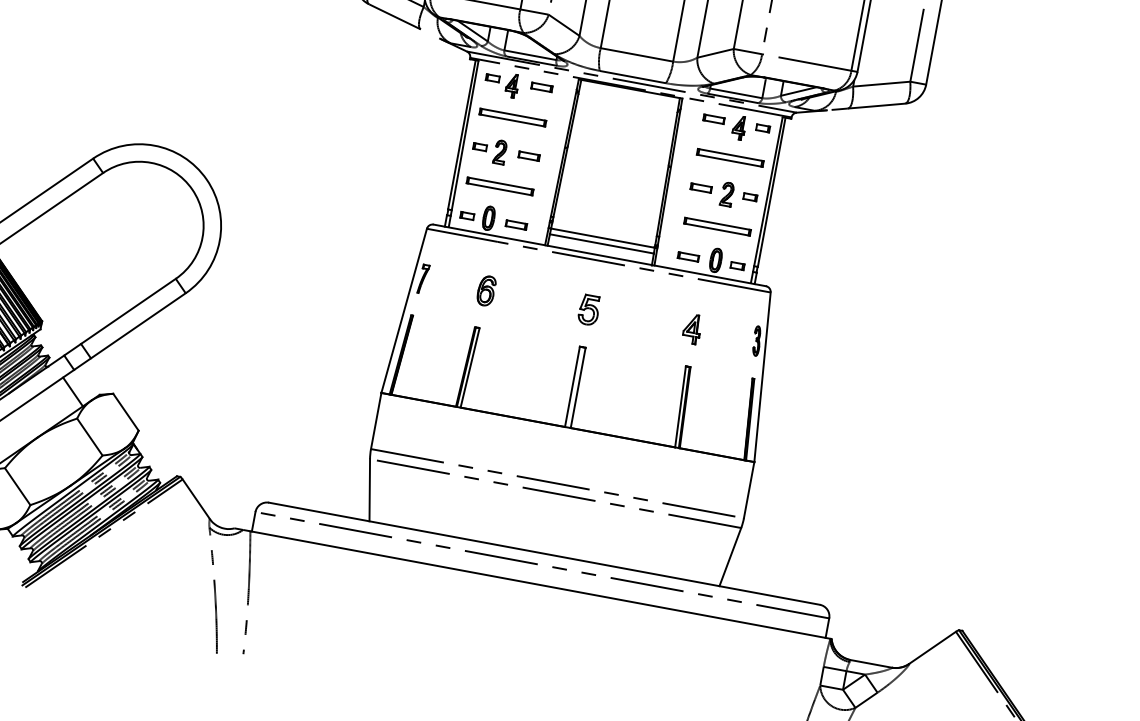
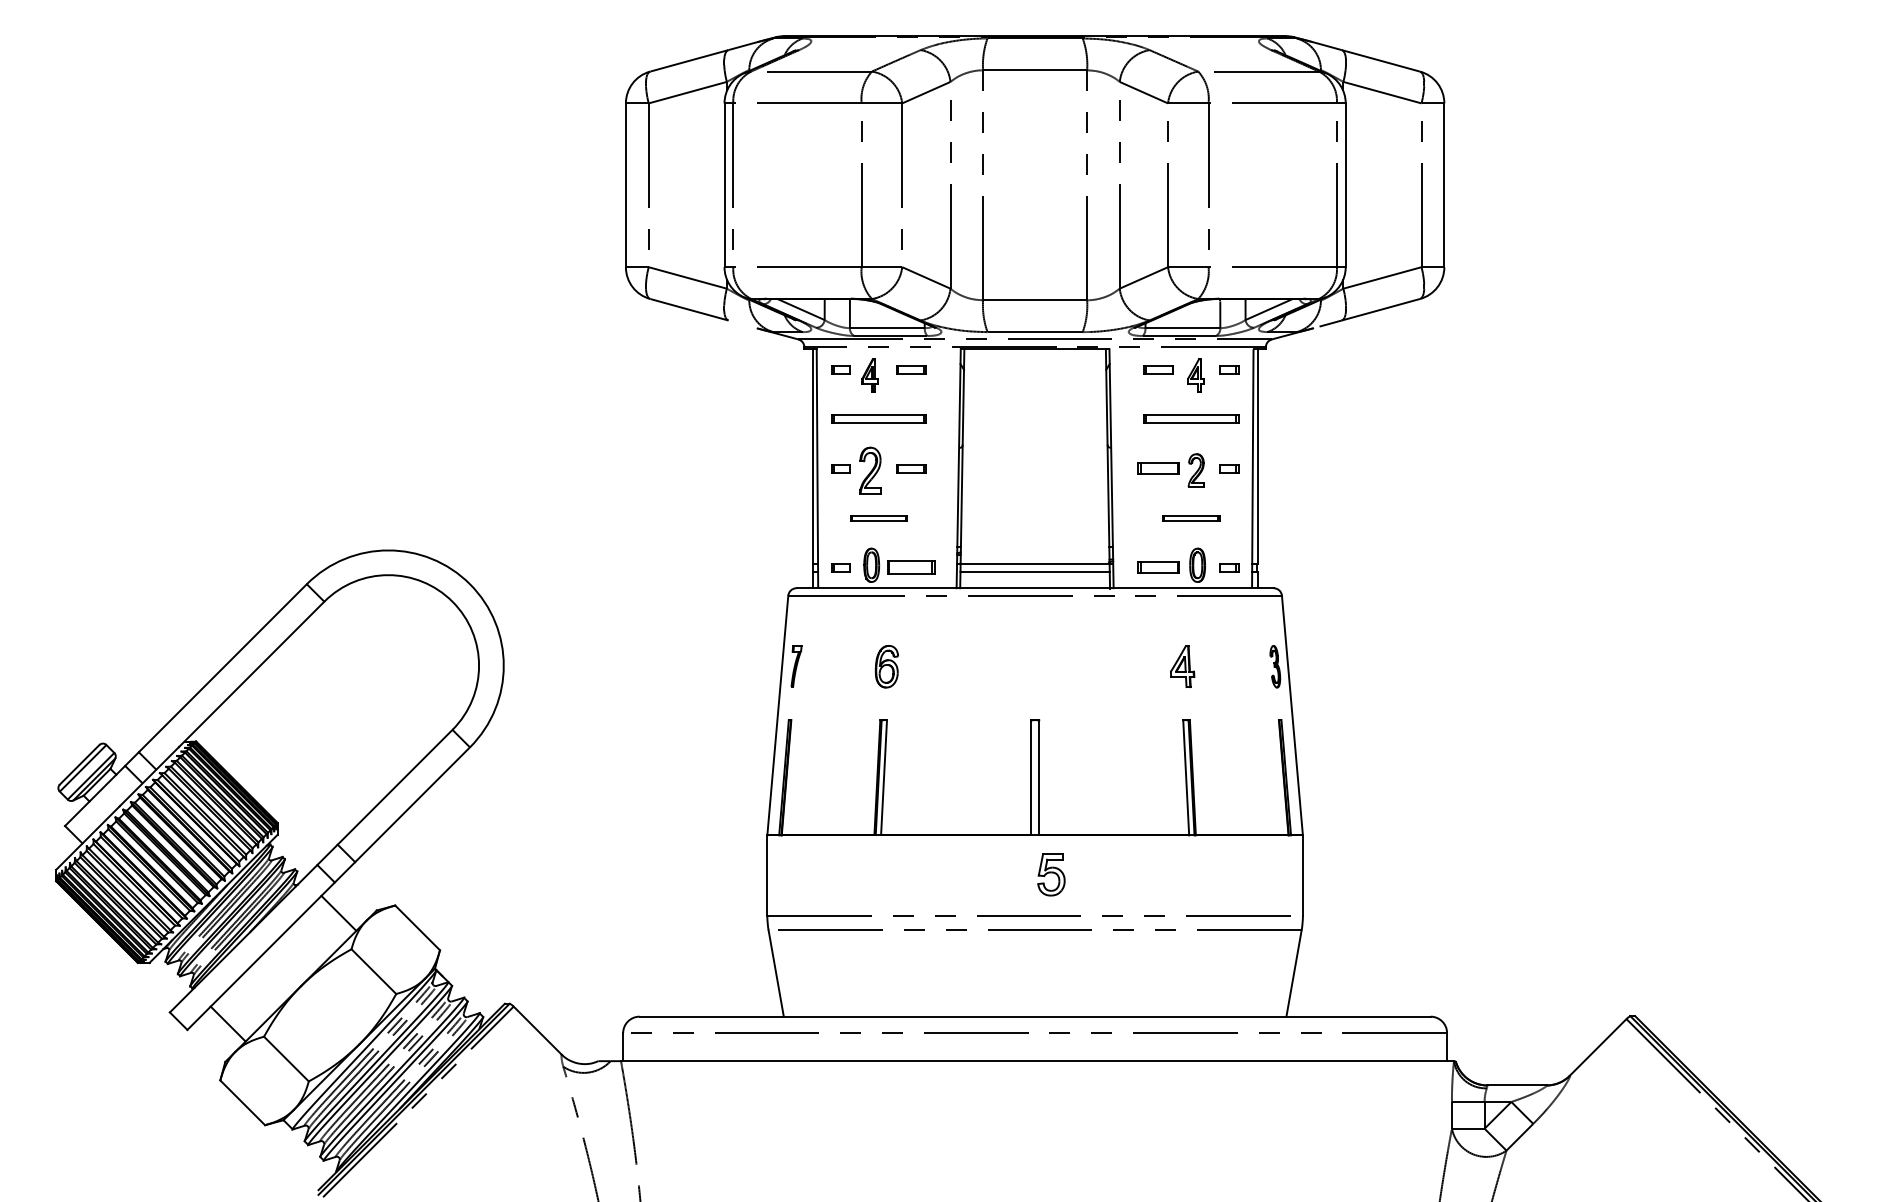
part: (500, 152) -> (870, 470), size x1.4
part: (499, 185) -> (878, 517), size x0.6
part: (701, 187) -> (1158, 468), size x1.4
part: (516, 225) -> (911, 567), size x1.6
part: (717, 226) -> (1191, 517), size x0.6
part: (688, 256) -> (1158, 567), size x1.4
part: (589, 309) -> (1051, 874), moved

